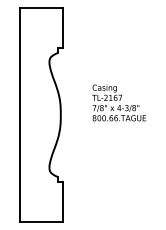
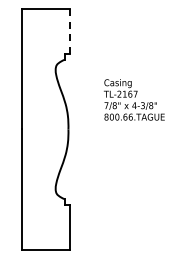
line: (62, 28) -> (70, 32), solid -> dashed
text: (119, 102) -> (134, 99), moved

